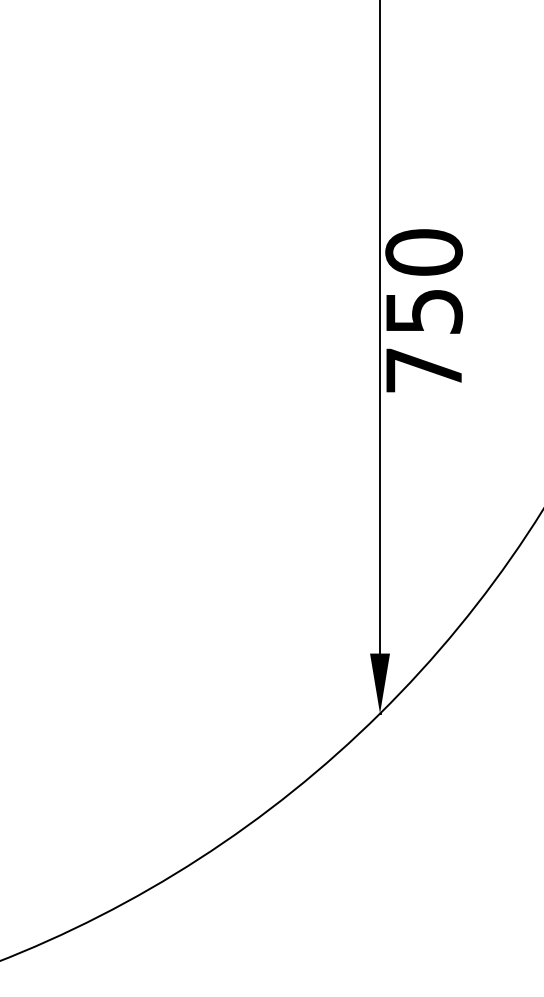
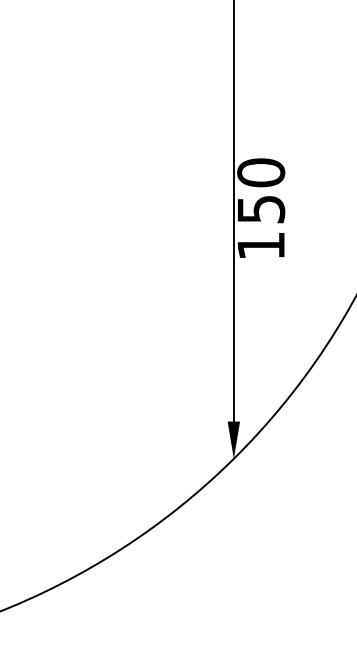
text: (423, 369) -> (260, 245), 750 -> 150

